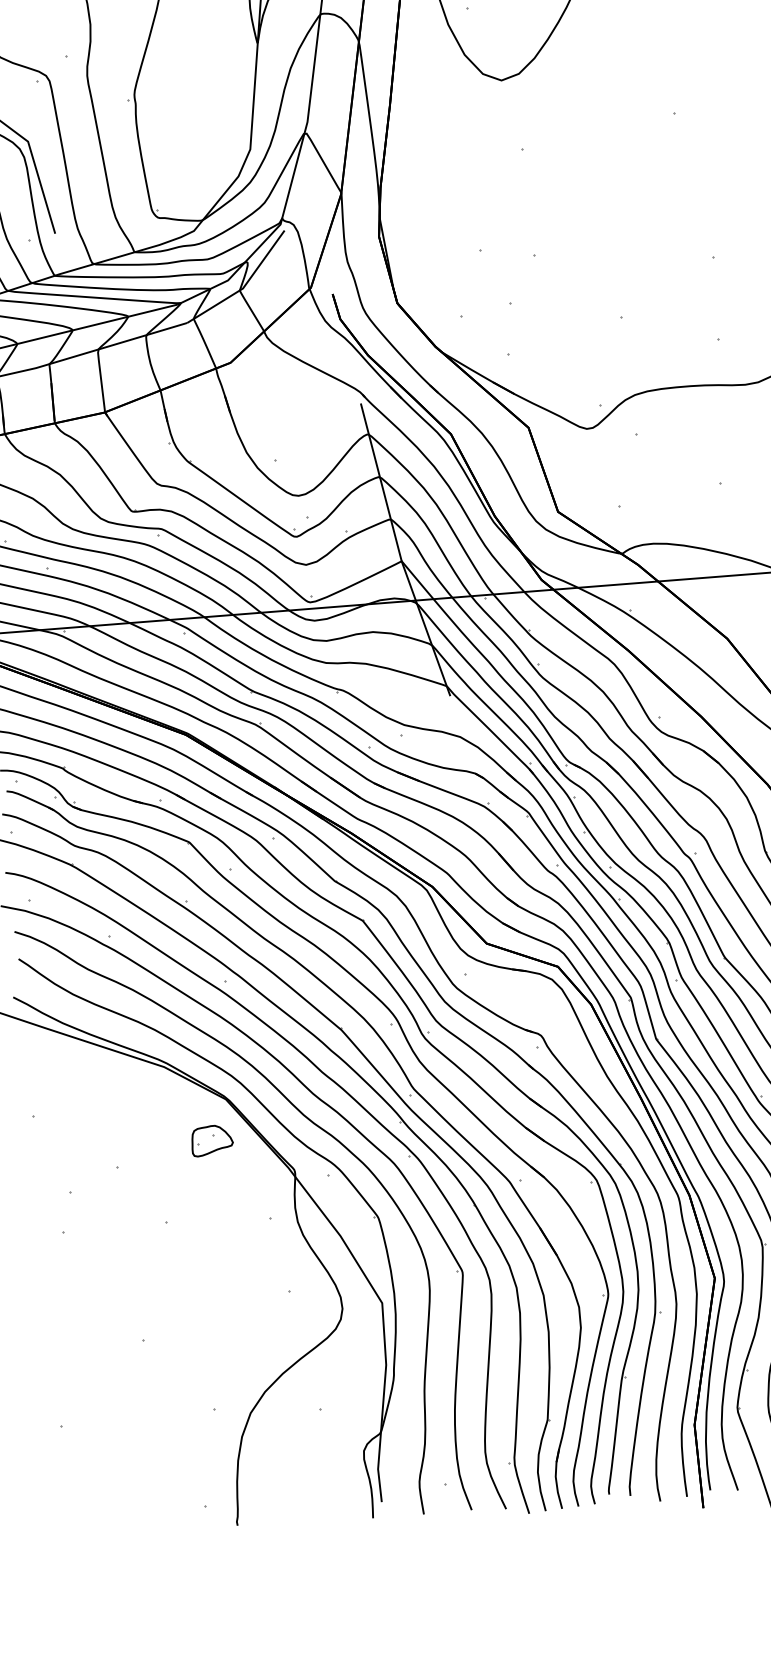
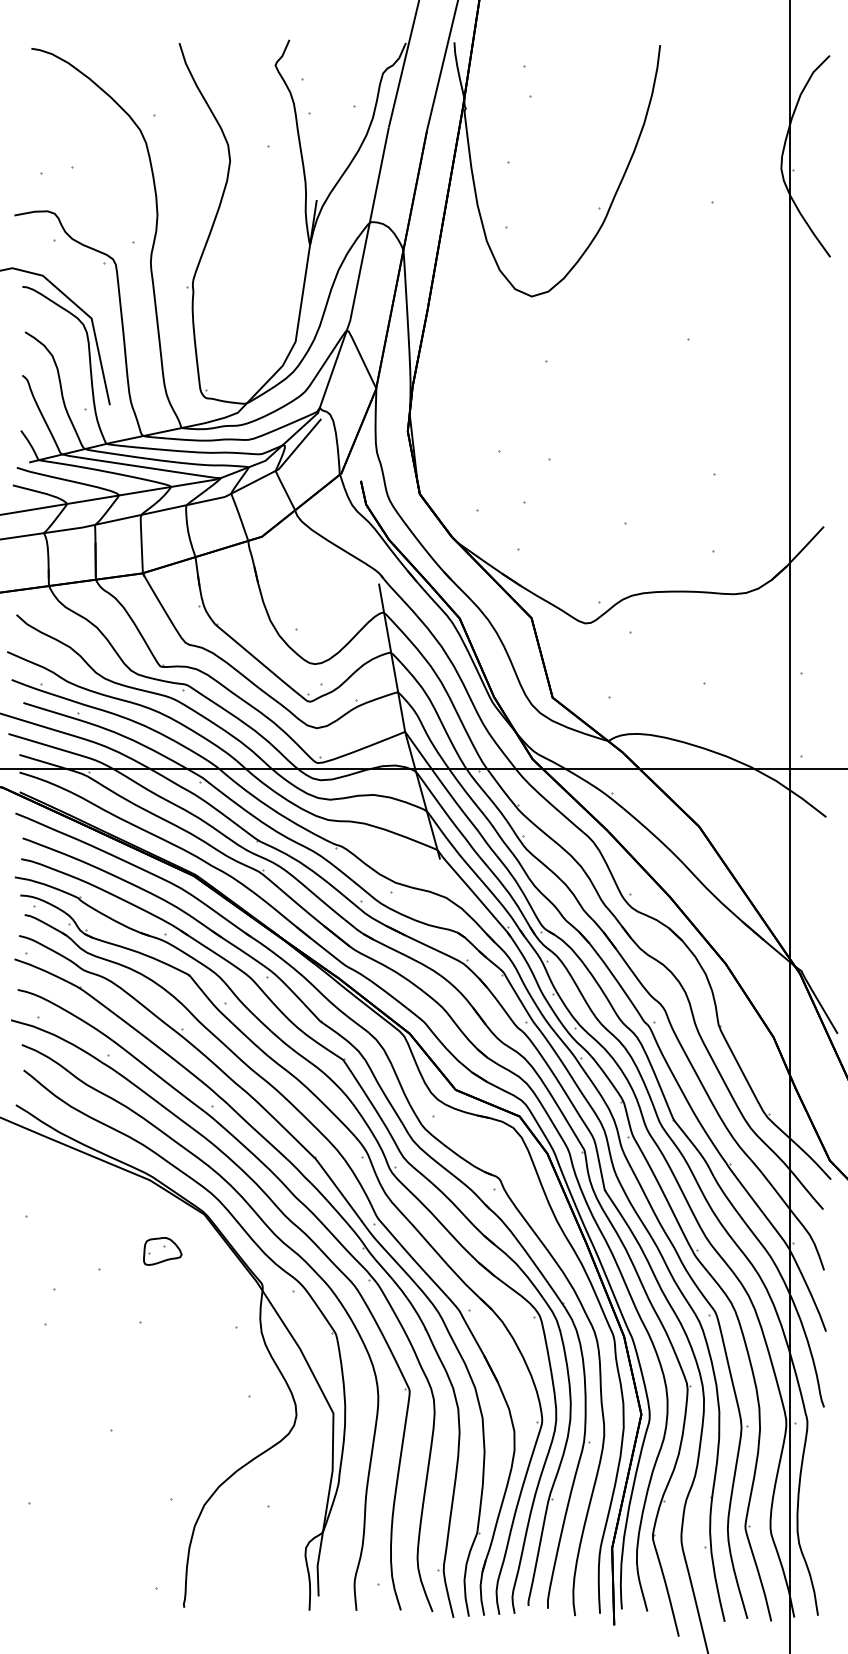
part: (211, 1140) -> (162, 1251), moved

